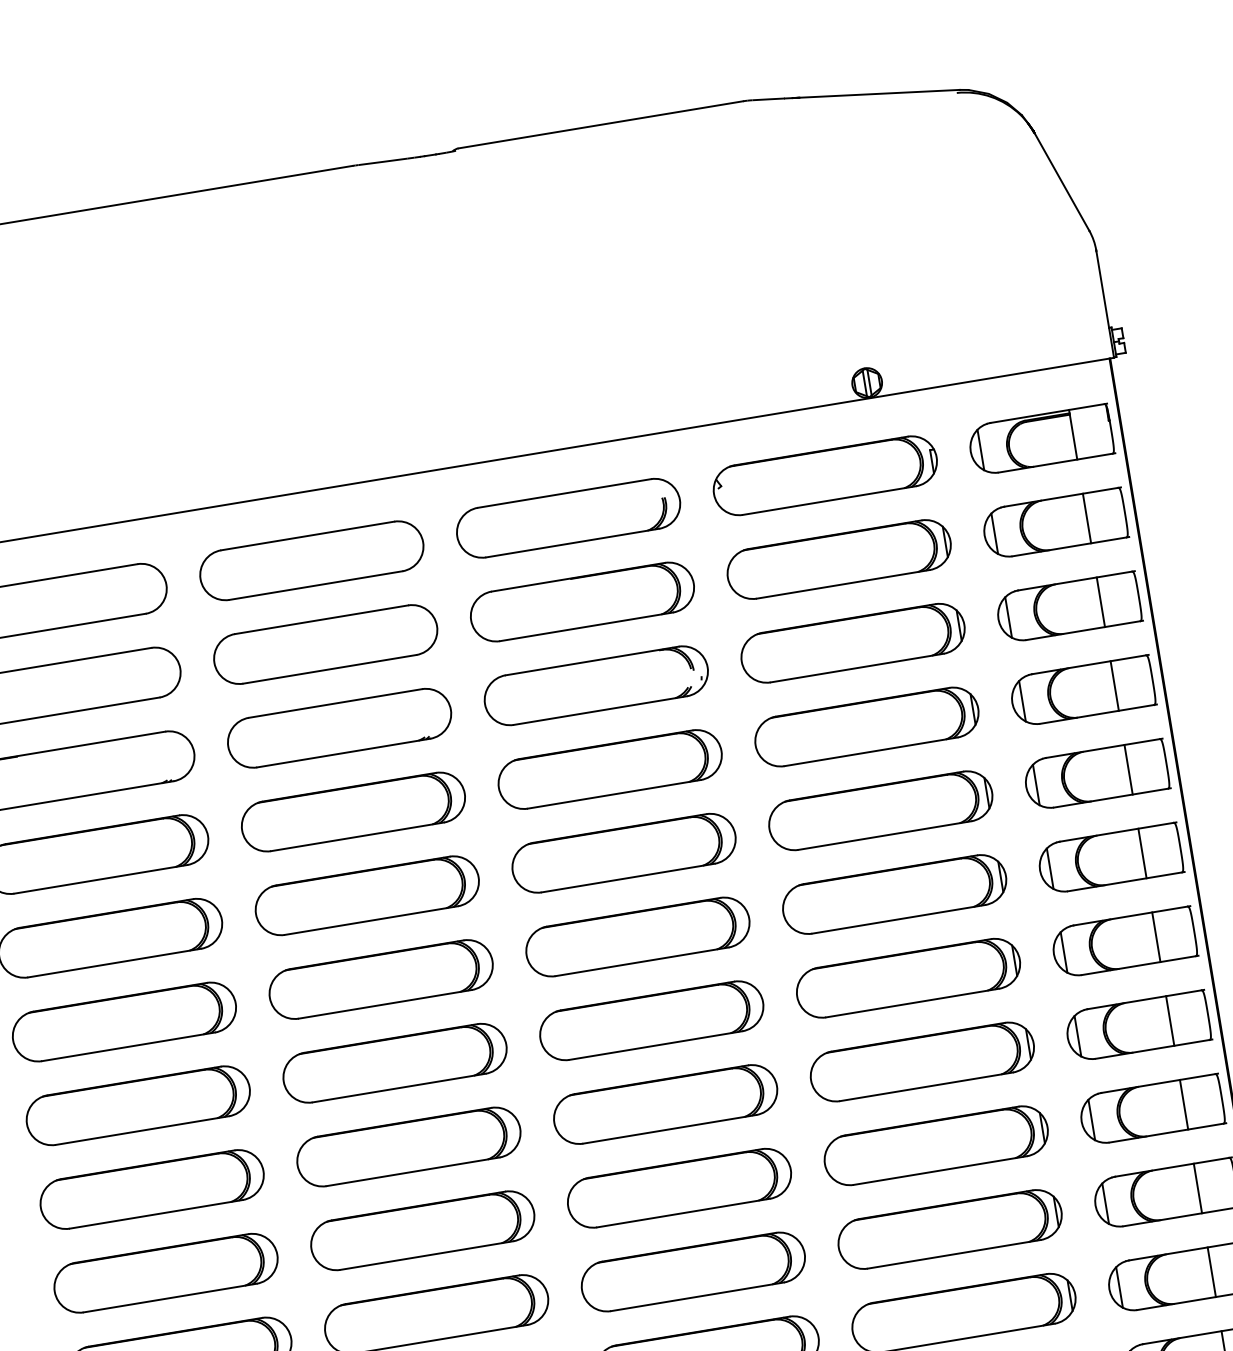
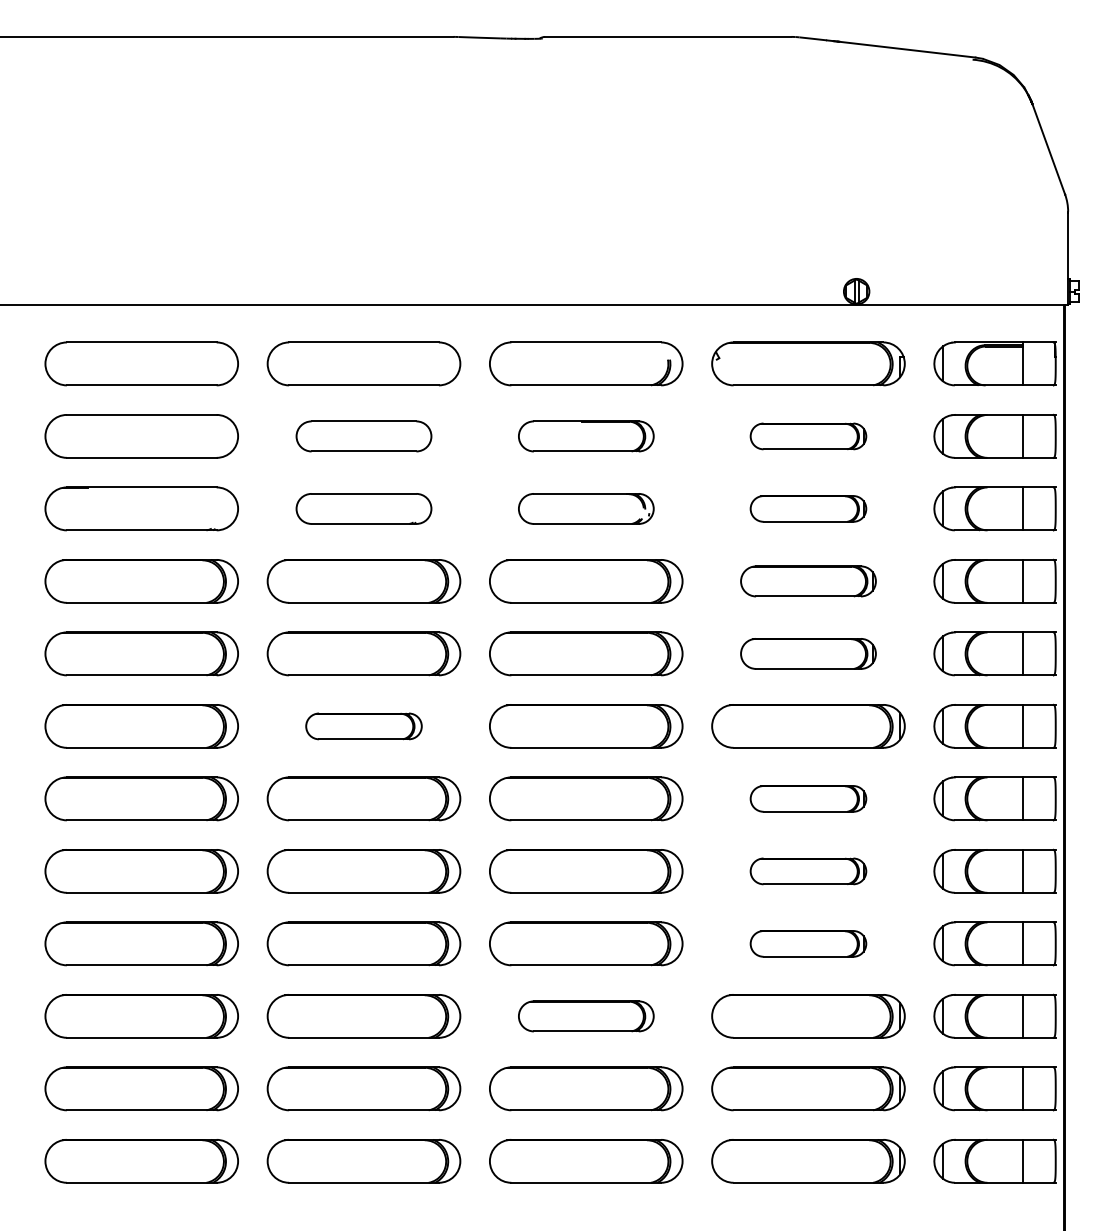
part: (839, 559) -> (808, 436), size x0.6
part: (582, 602) -> (586, 436), size x0.7
part: (853, 642) -> (808, 508), size x0.6
part: (325, 644) -> (363, 436), size x0.7
part: (596, 685) -> (586, 508), size x0.7
part: (338, 727) -> (363, 508), size x0.7
part: (866, 727) -> (808, 581), size x0.7
part: (880, 810) -> (808, 653), size x0.7
part: (908, 977) -> (808, 798), size x0.6
part: (380, 979) -> (363, 726), size x0.6
part: (922, 1062) -> (808, 871), size x0.6
part: (936, 1145) -> (808, 943), size x0.6
part: (693, 1272) -> (586, 1016), size x0.7

